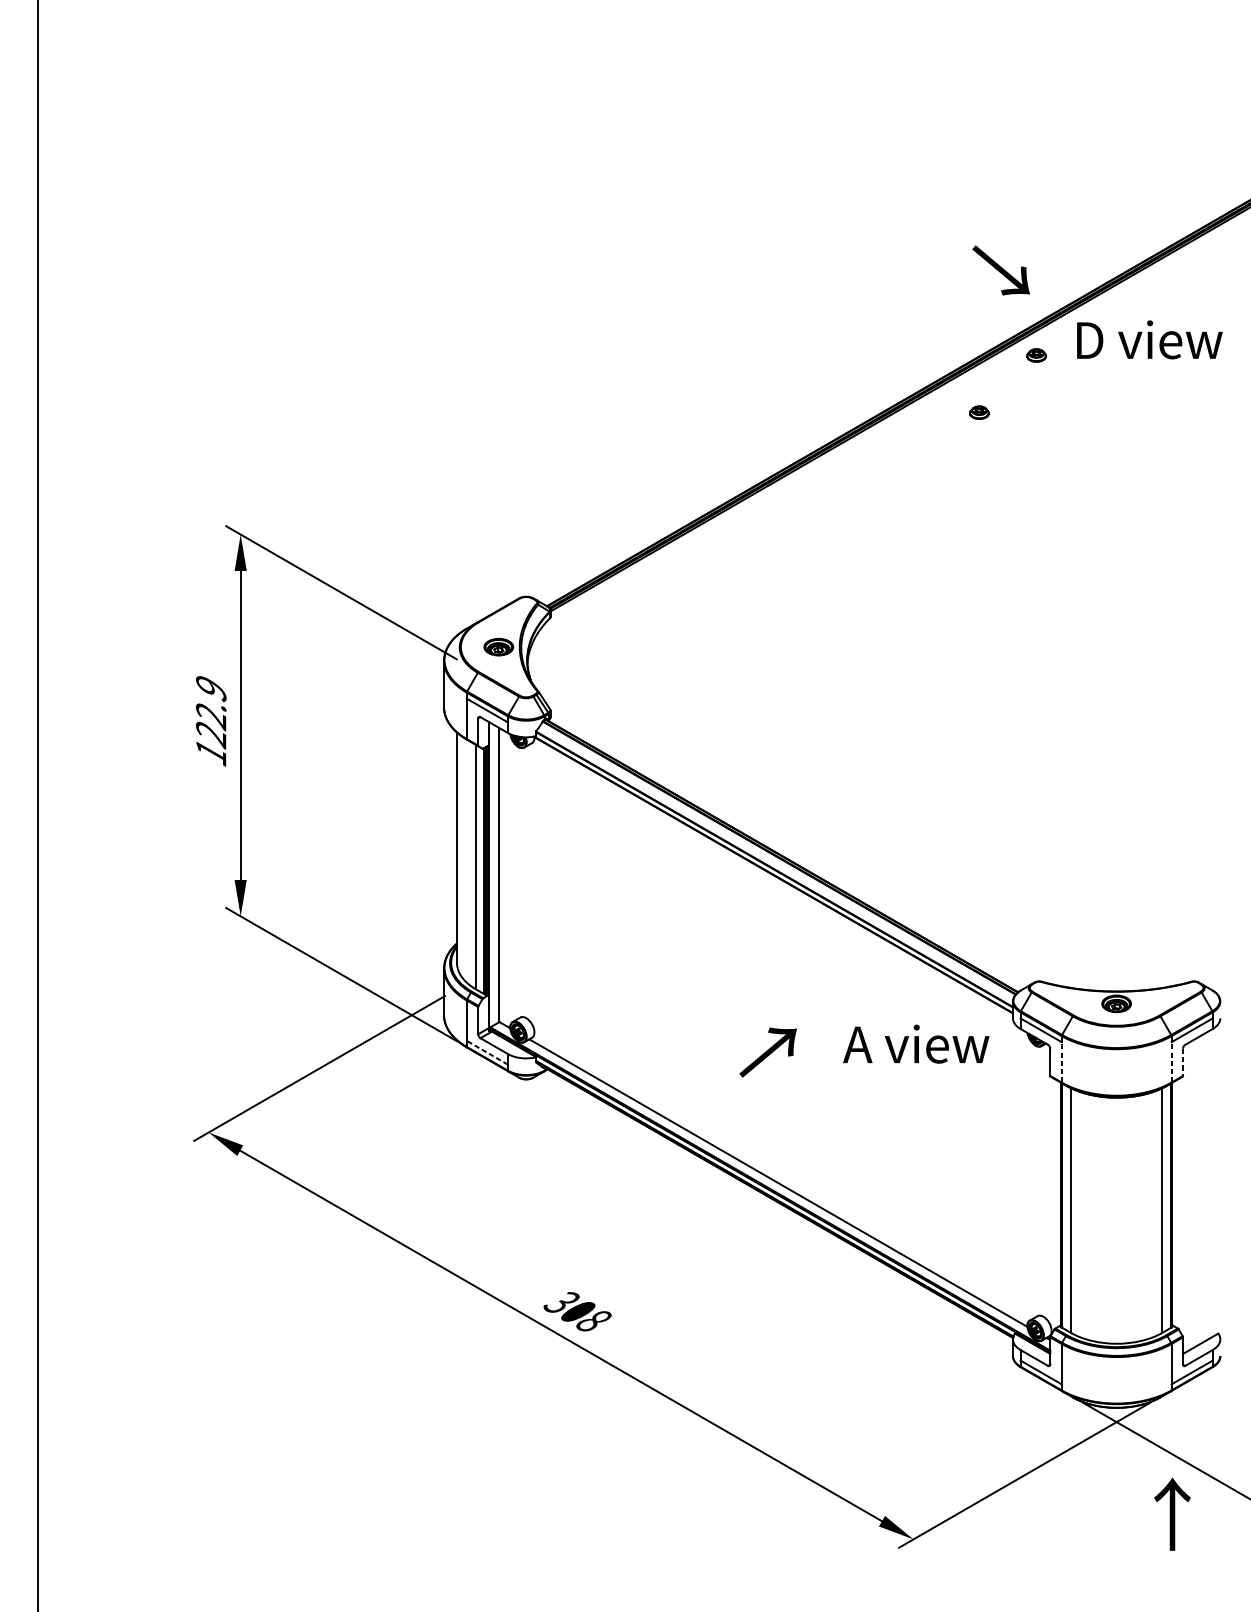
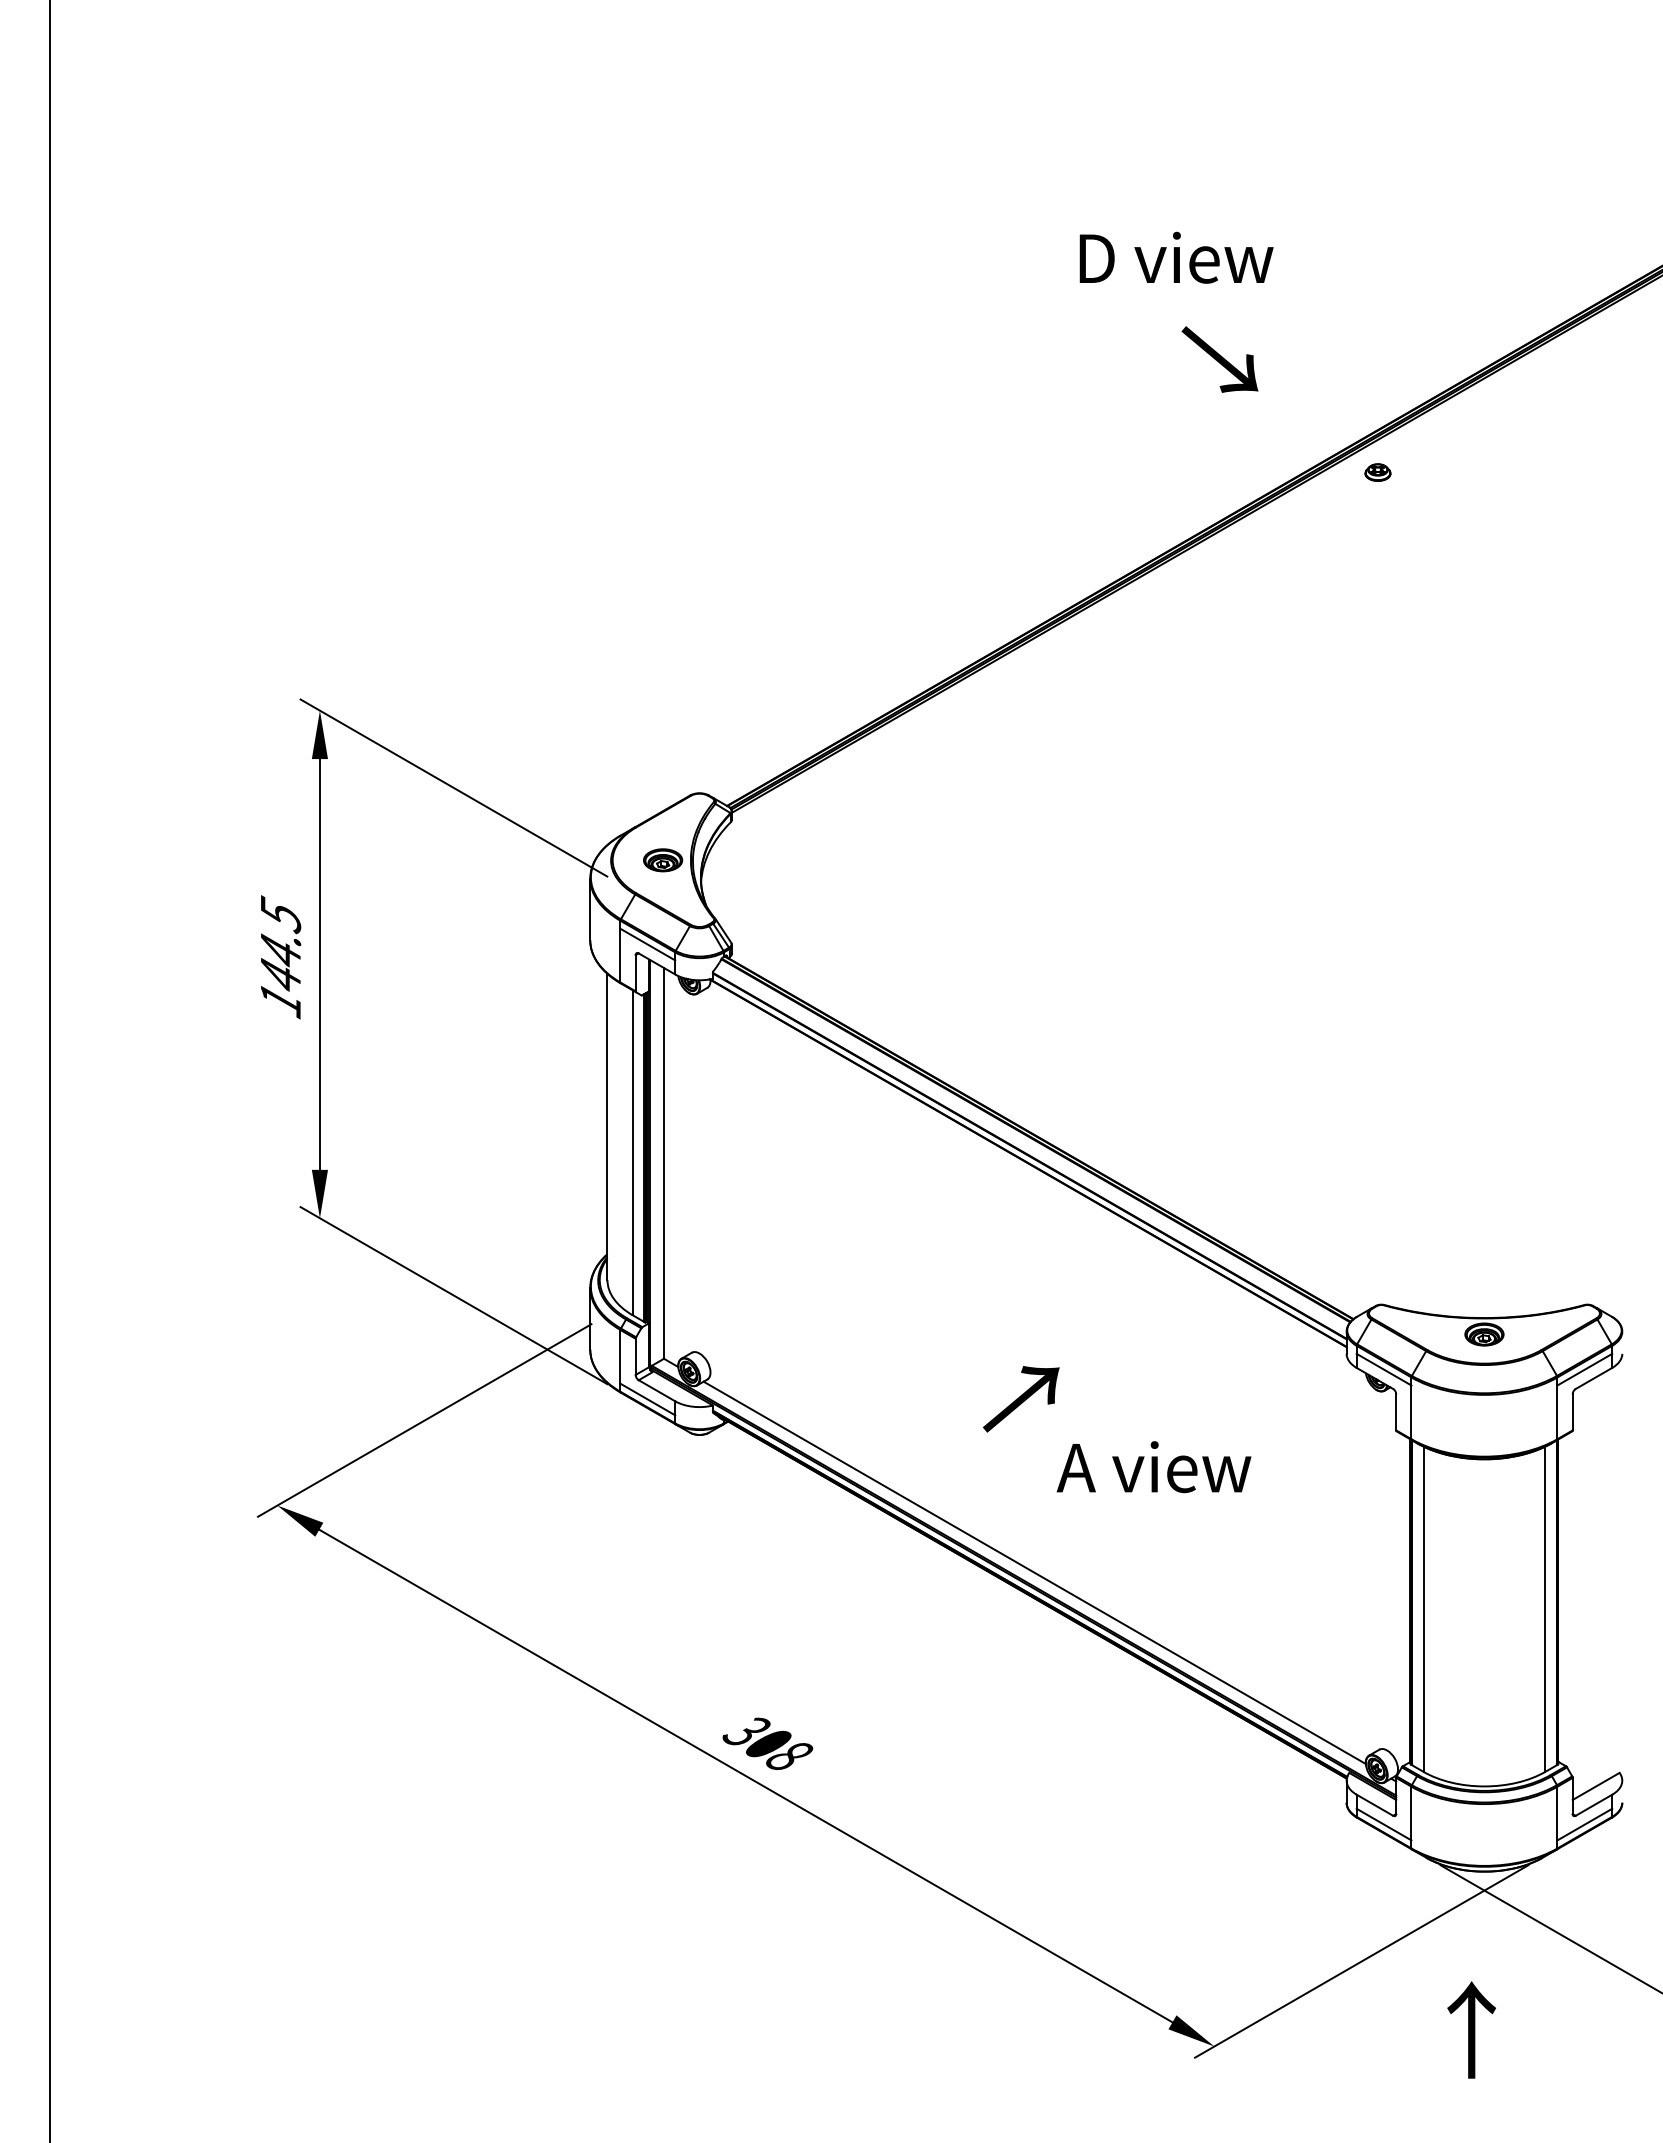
text: (1000, 270) -> (1219, 359), moved
text: (1149, 339) -> (1176, 257), moved
part: (979, 412) -> (1301, 548), removed
text: (211, 711) -> (280, 945), 122.9 -> 144.5
text: (915, 1044) -> (1153, 1467), moved
line: (487, 1052) -> (647, 1399), dashed -> solid
line: (1061, 1062) -> (1411, 1412), dashed -> solid
line: (1171, 1062) -> (1557, 1412), dashed -> solid
line: (1182, 1062) -> (1572, 1412), dashed -> solid
text: (1172, 1513) -> (1471, 2029), moved

